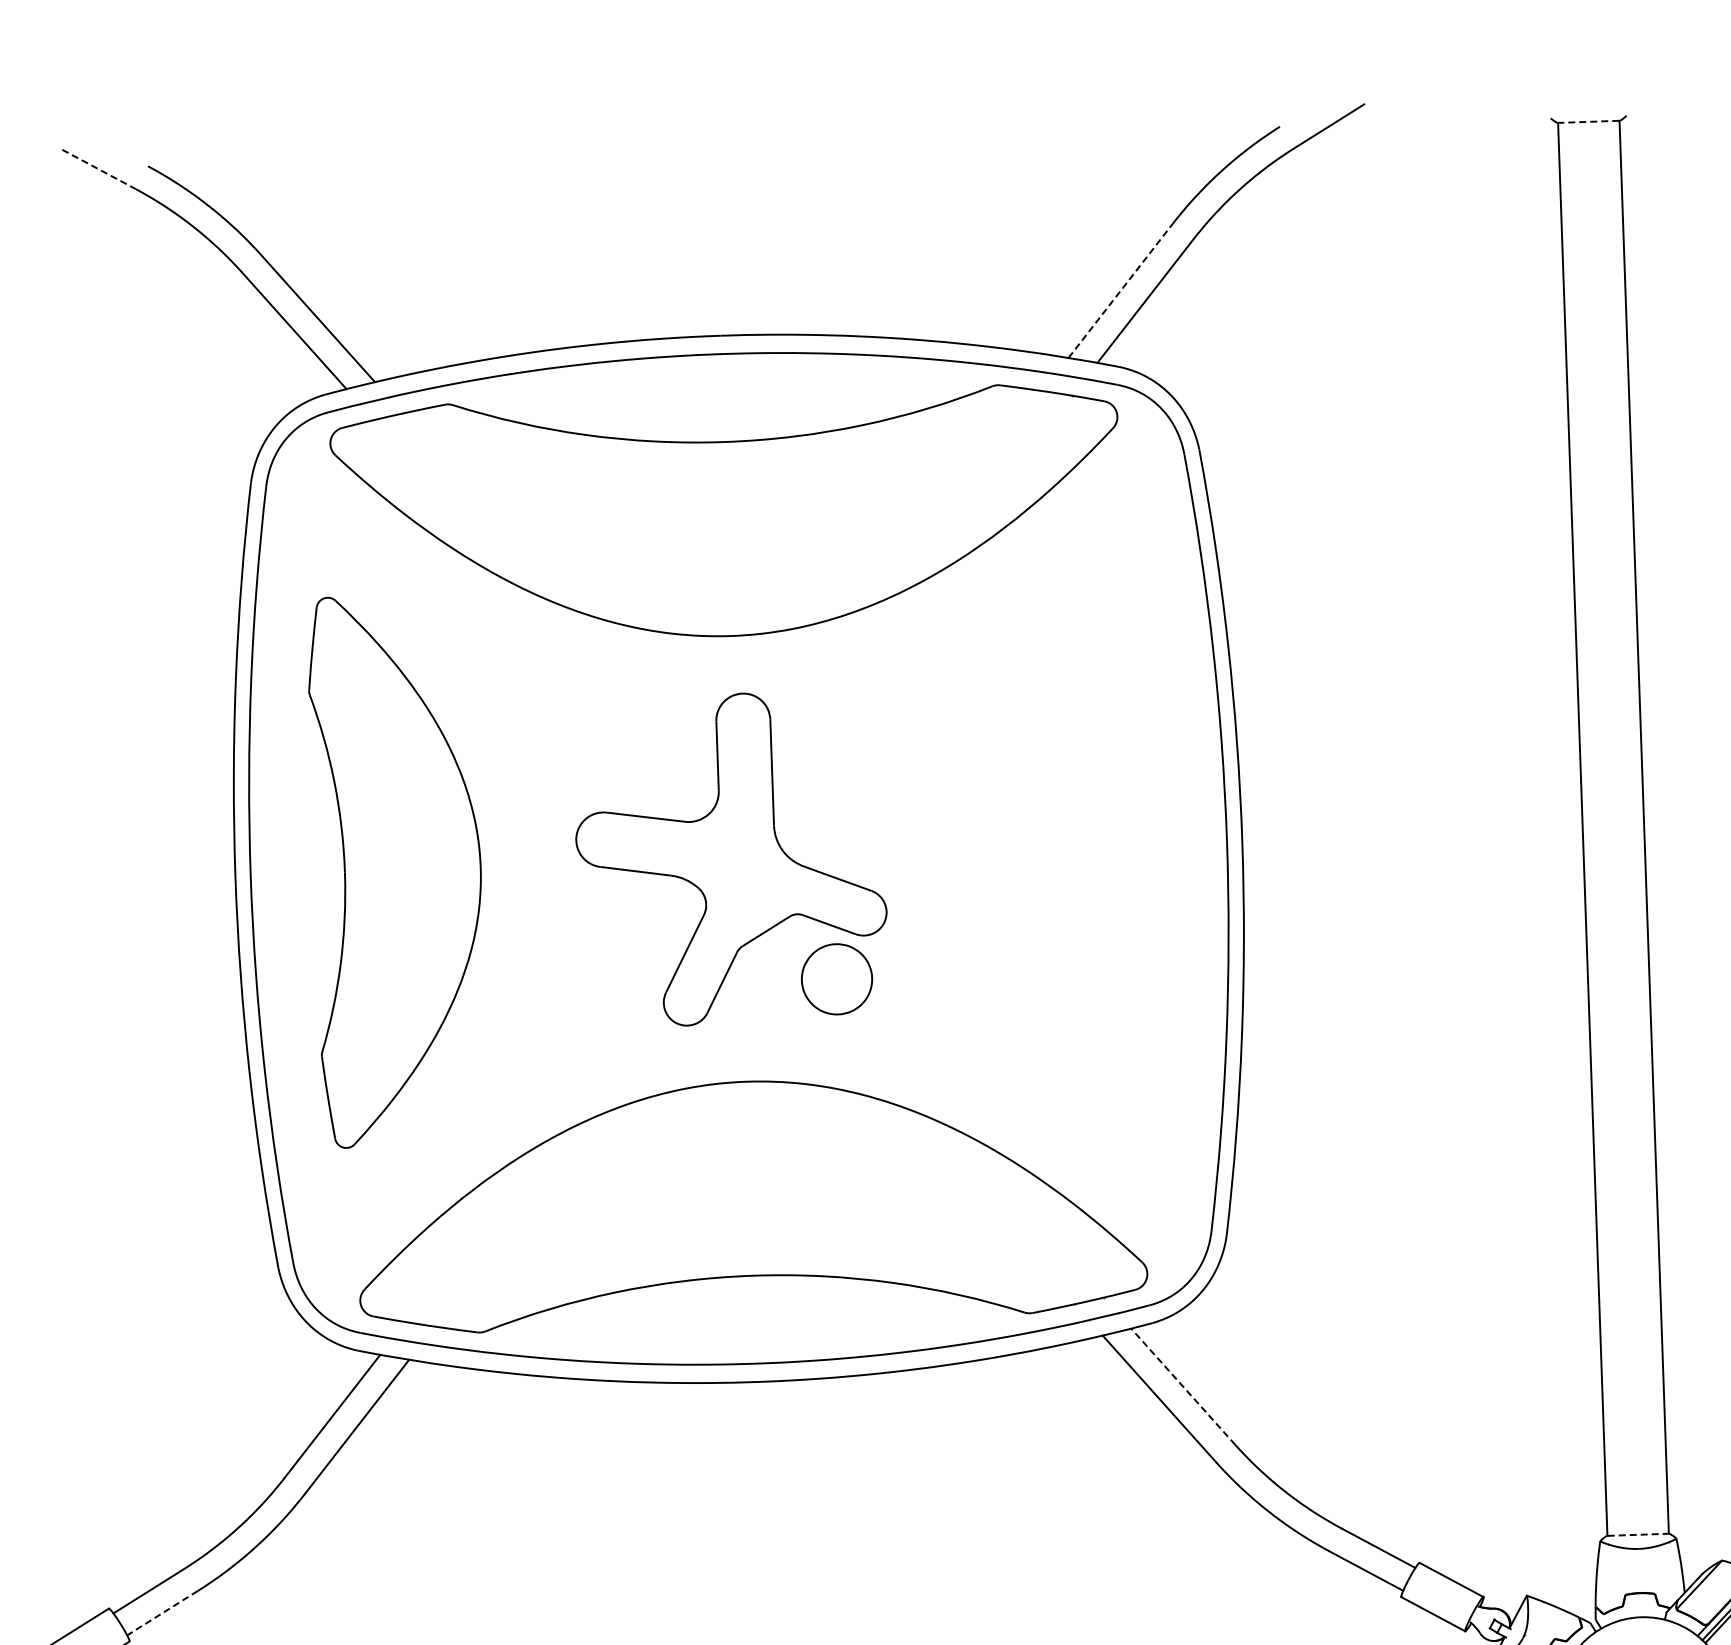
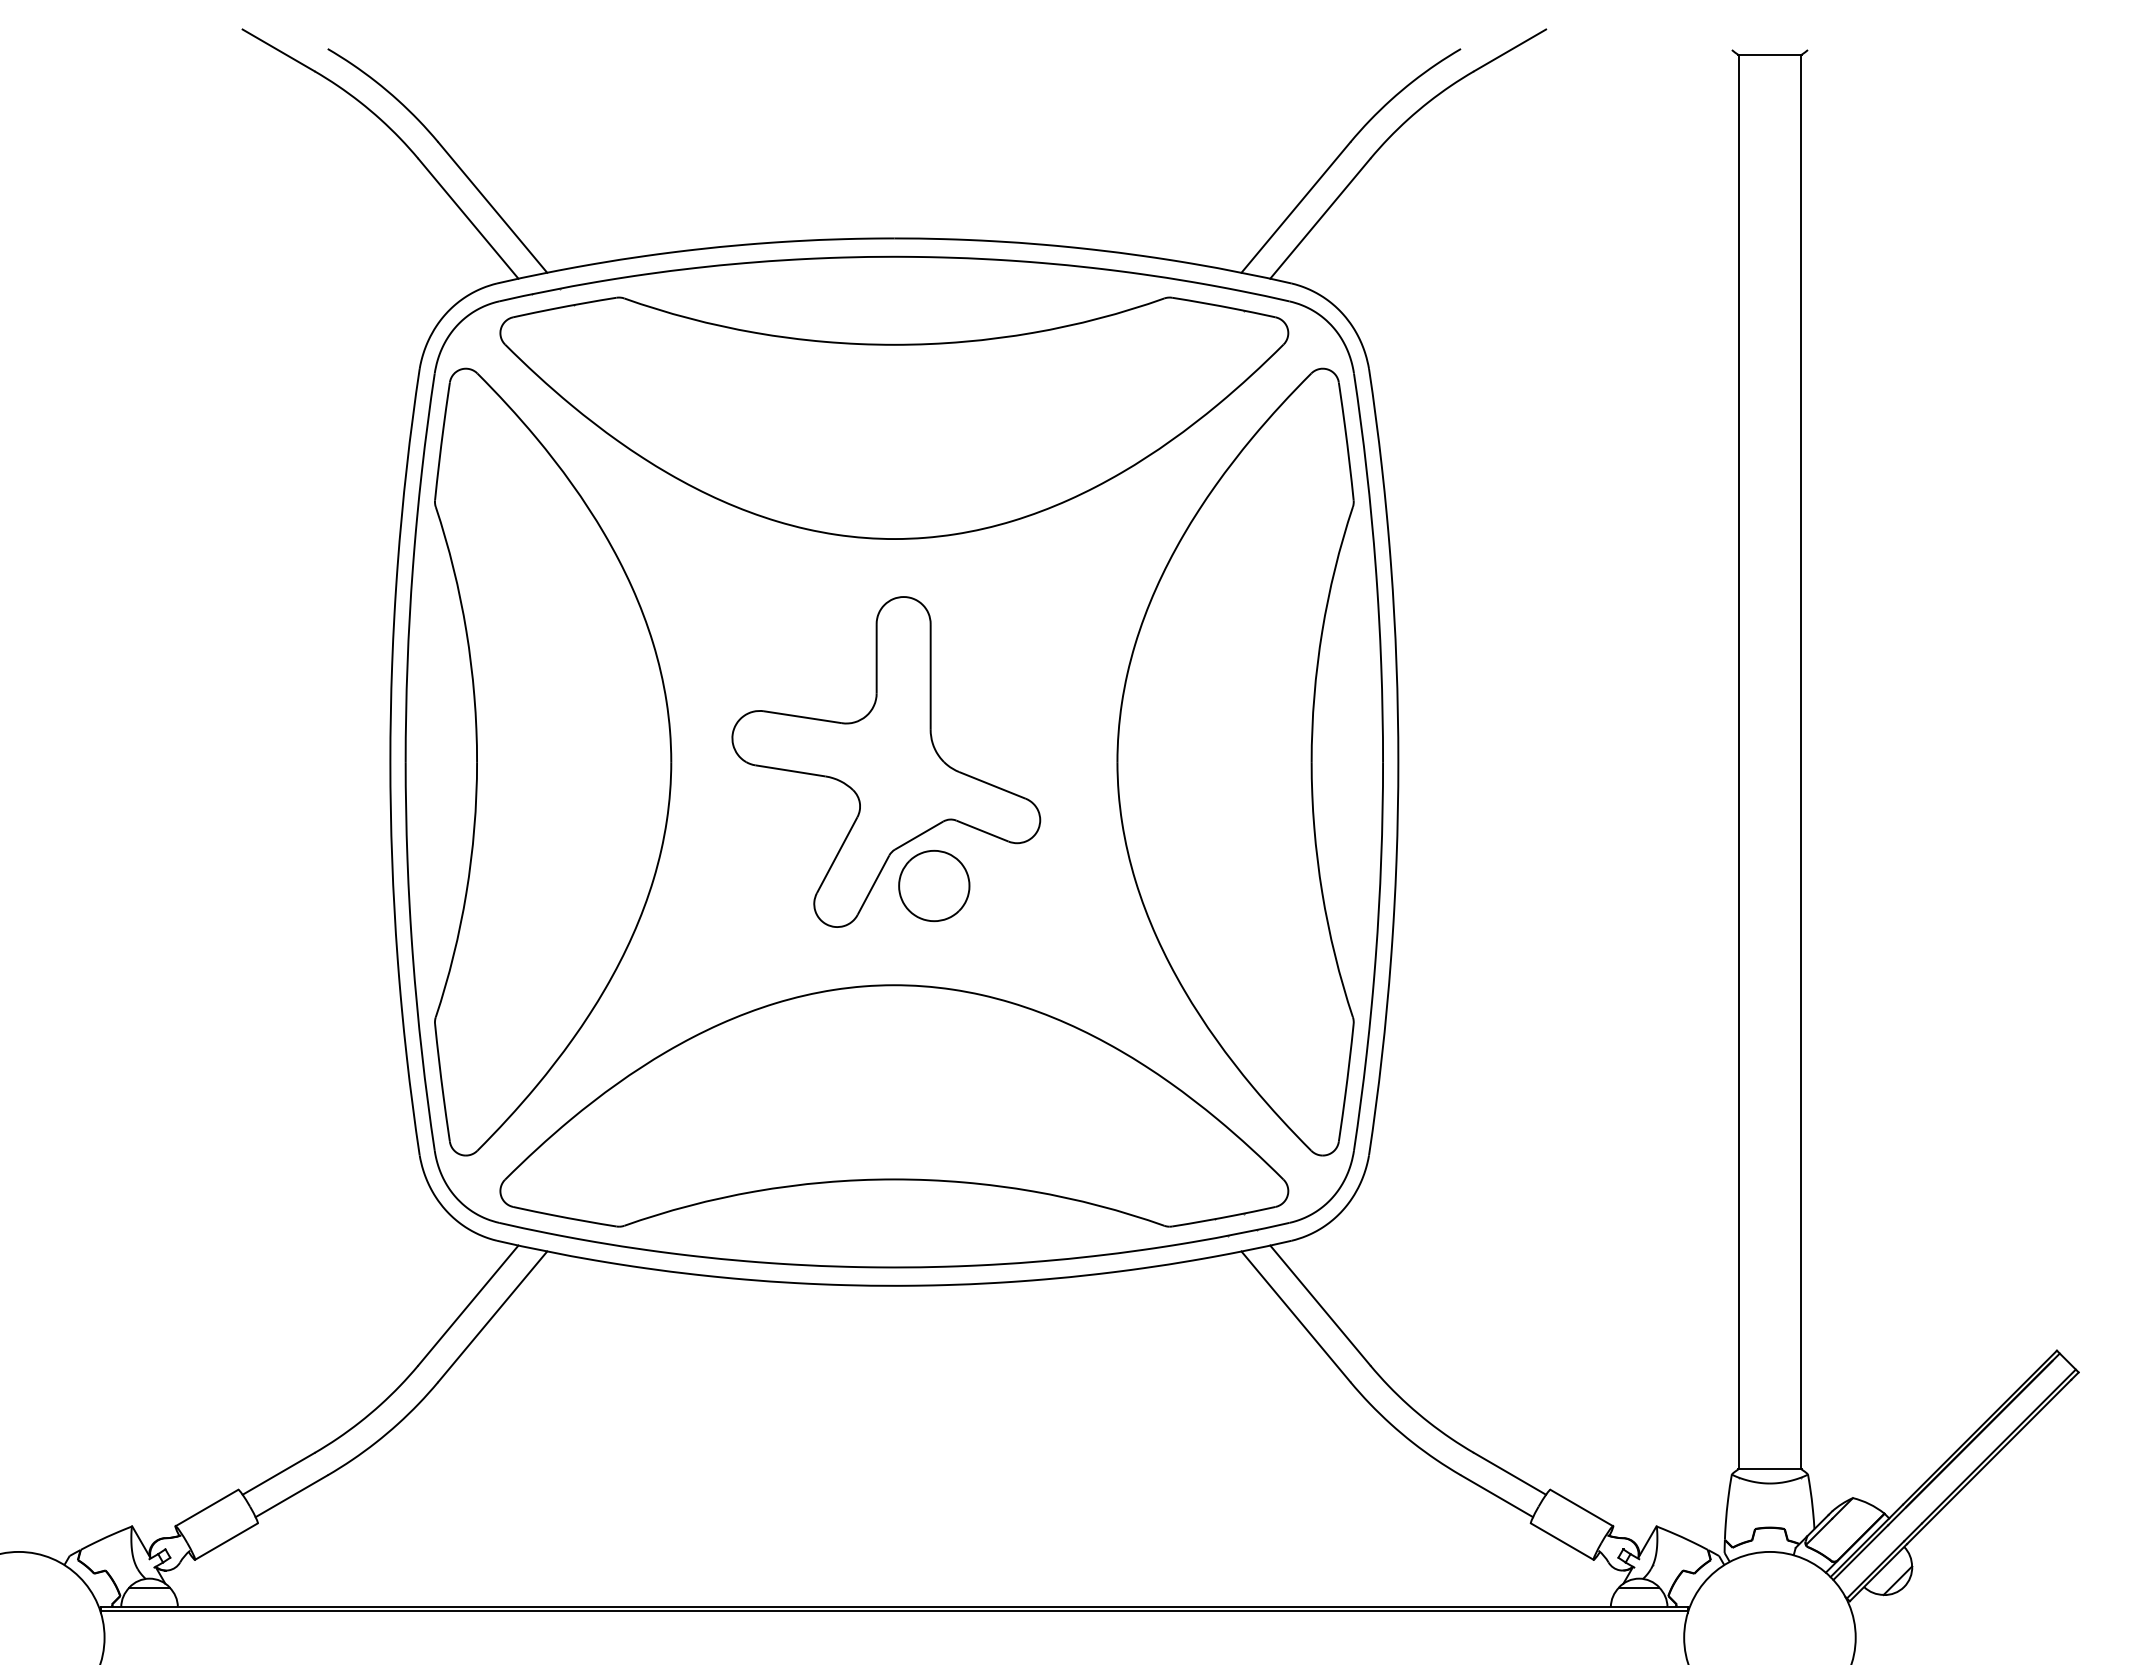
line: (1588, 121) -> (1769, 54), dashed -> solid
line: (98, 169) -> (278, 50), dashed -> solid
line: (1121, 290) -> (1296, 207), dashed -> solid
part: (1079, 846) -> (1235, 761), added
part: (398, 870) -> (553, 761), size x1.43
part: (837, 979) -> (934, 886), moved
line: (1182, 1386) -> (1319, 1305), dashed -> solid
line: (1637, 1534) -> (1769, 1469), dashed -> solid
line: (162, 1613) -> (291, 1496), dashed -> solid

